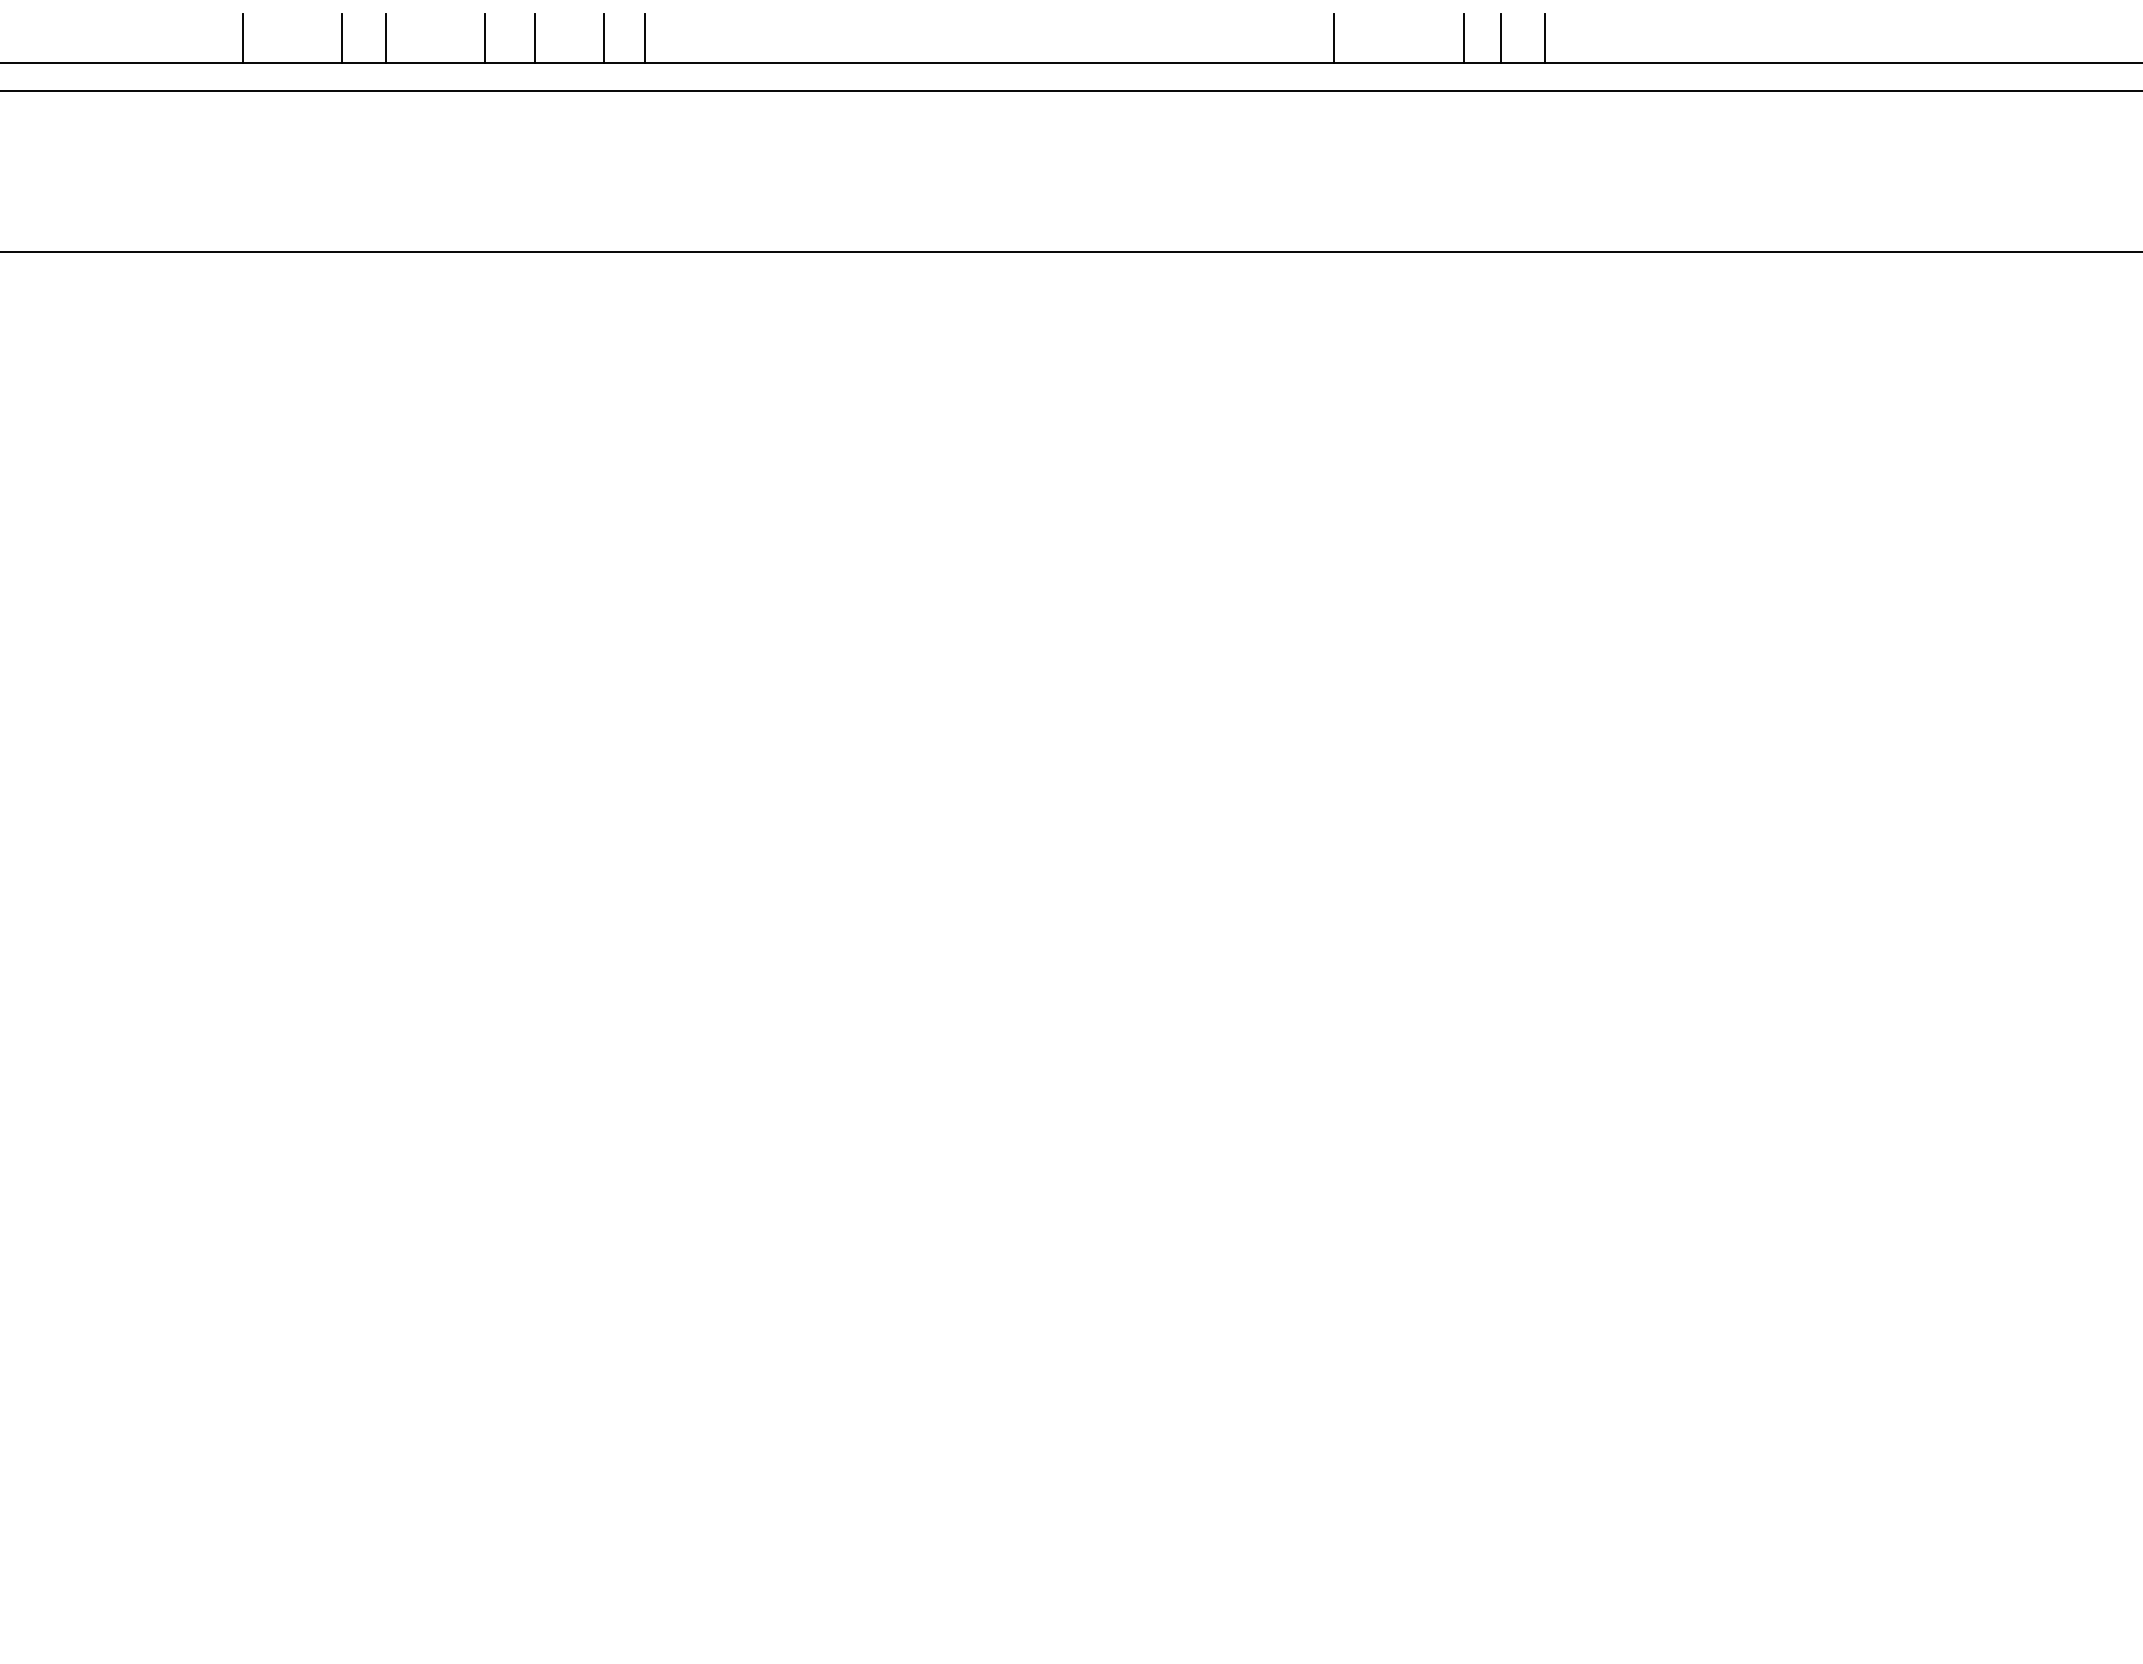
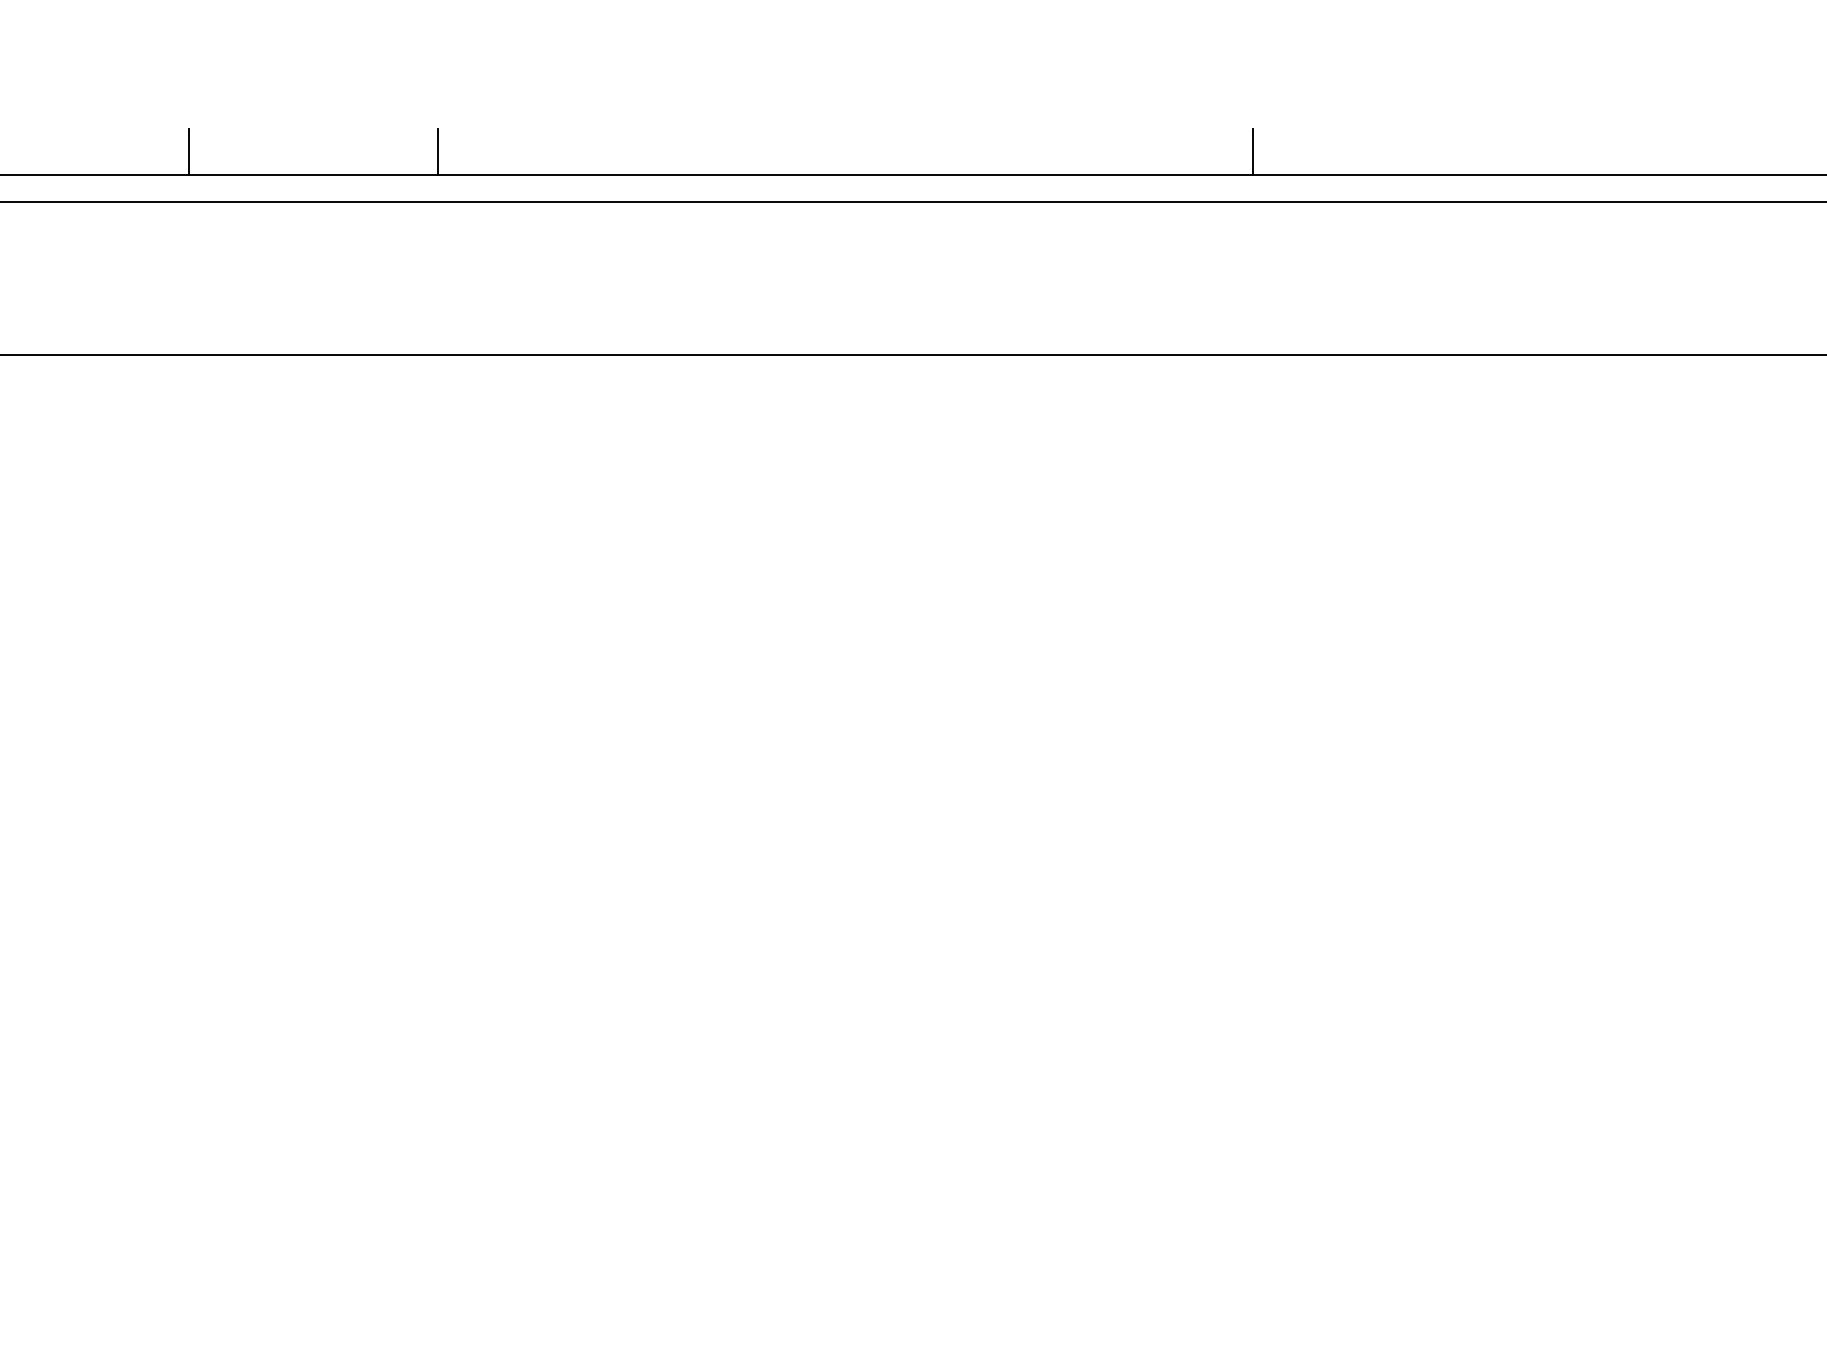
line: (242, 38) -> (94, 152), removed
line: (385, 38) -> (230, 152), removed
line: (485, 38) -> (324, 152), removed
line: (534, 38) -> (371, 152), removed
line: (644, 38) -> (475, 152), removed
line: (1334, 38) -> (1129, 152), removed
line: (1500, 38) -> (1286, 152), removed
line: (1544, 38) -> (1328, 152), removed

